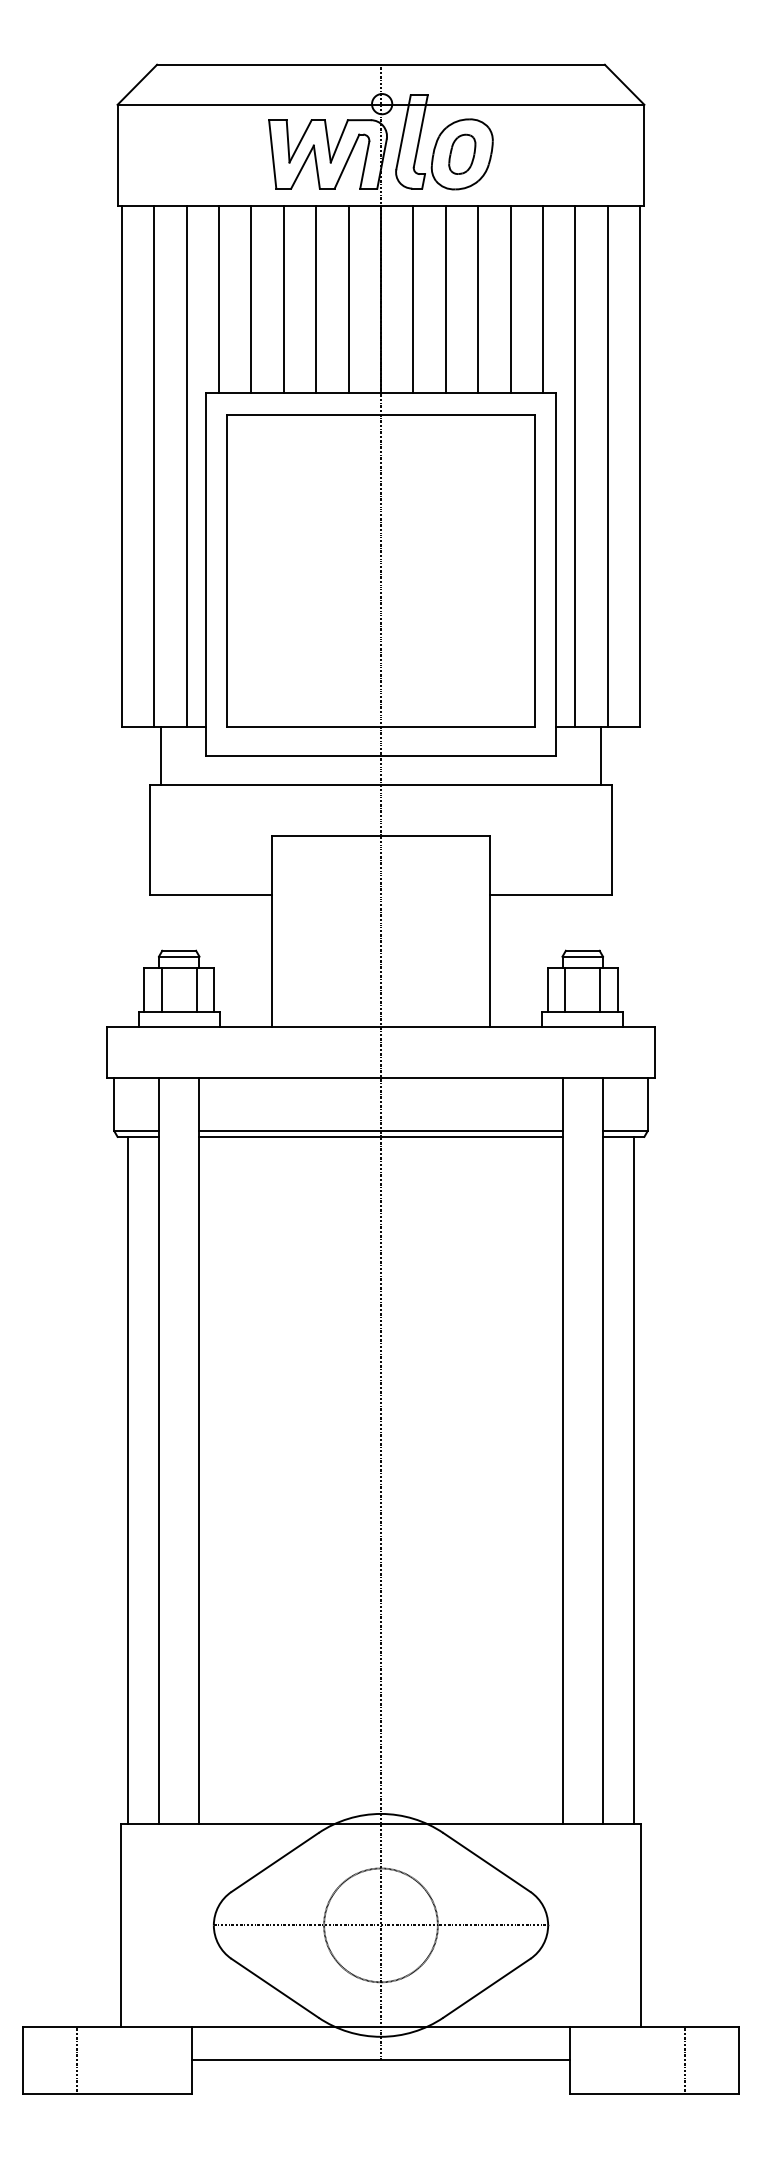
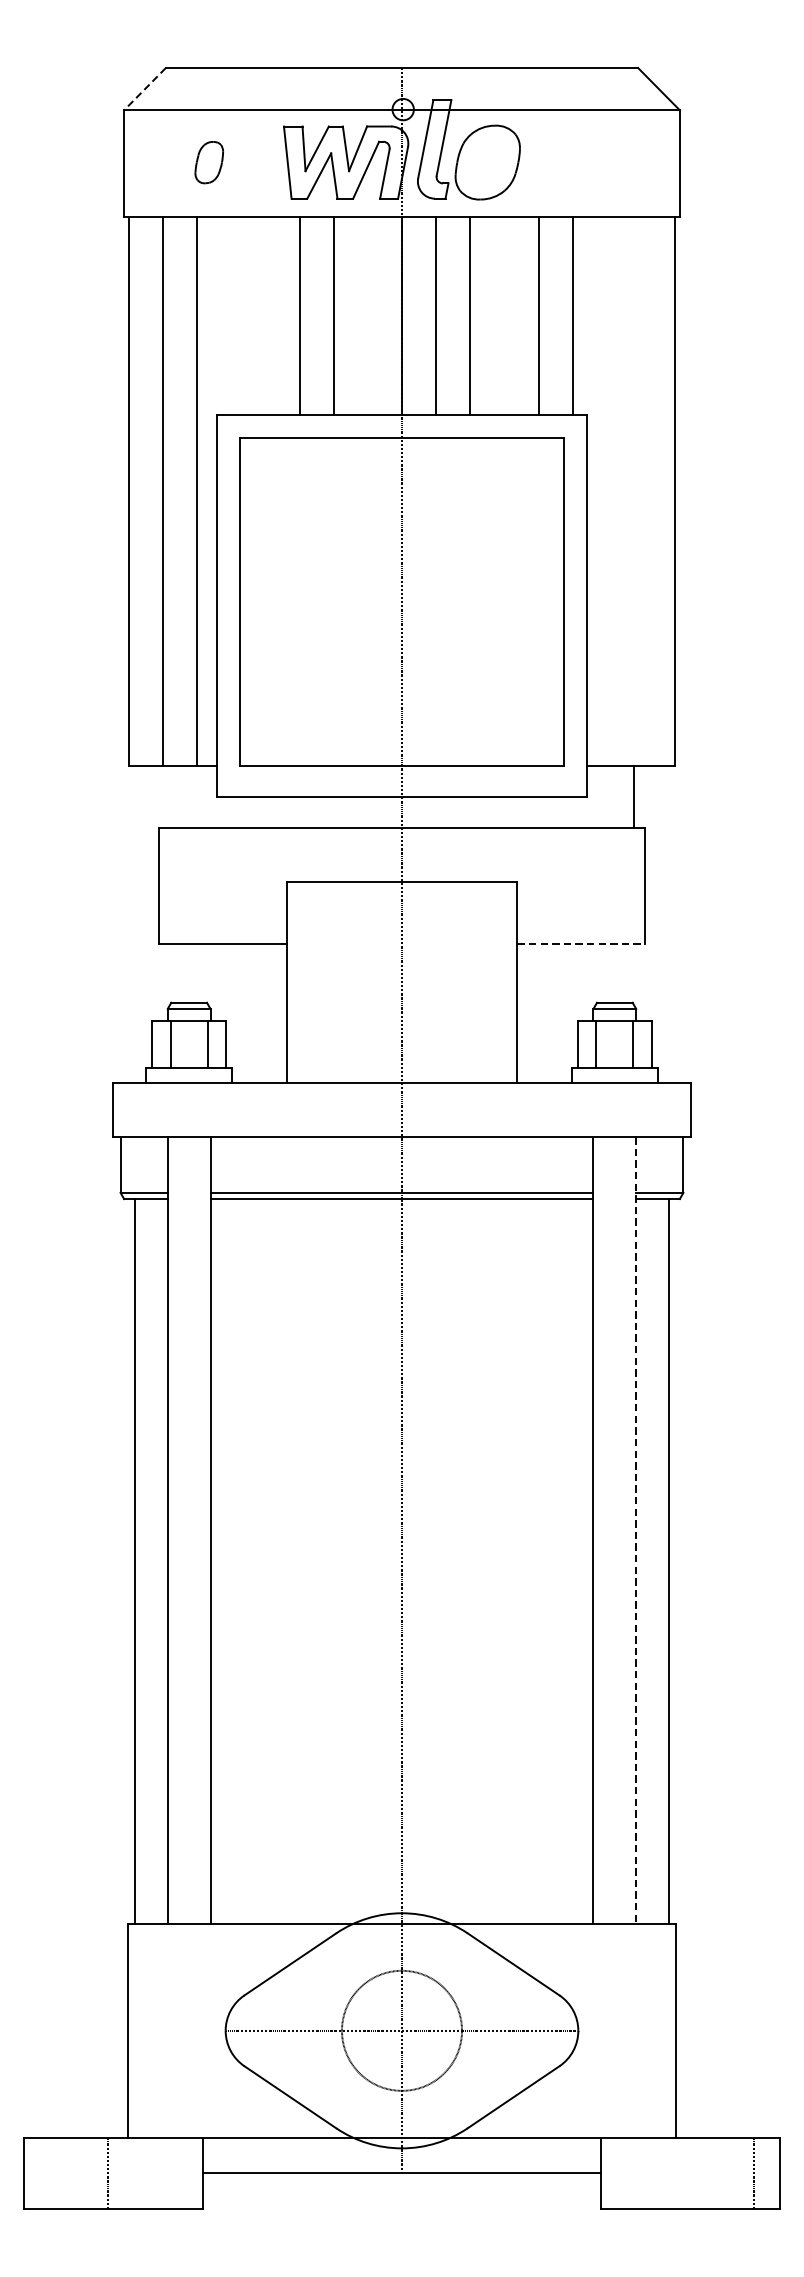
line: (137, 85) -> (145, 89), solid -> dashed
part: (462, 153) -> (209, 161), moved
line: (219, 299) -> (231, 315), removed
line: (251, 299) -> (265, 315), removed
line: (348, 299) -> (367, 315), removed
line: (478, 299) -> (504, 315), removed
line: (575, 465) -> (607, 490), removed
line: (607, 465) -> (640, 490), removed
line: (161, 755) -> (170, 796), removed
line: (551, 895) -> (581, 944), solid -> dashed
line: (603, 1451) -> (636, 1530), solid -> dashed
line: (77, 2060) -> (108, 2173), moved
line: (684, 2060) -> (753, 2173), moved

